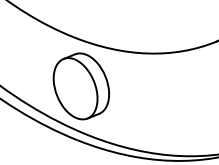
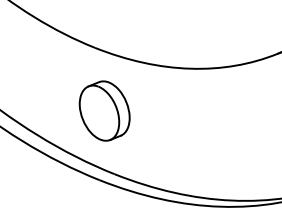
part: (80, 86) -> (103, 111), size x0.7

